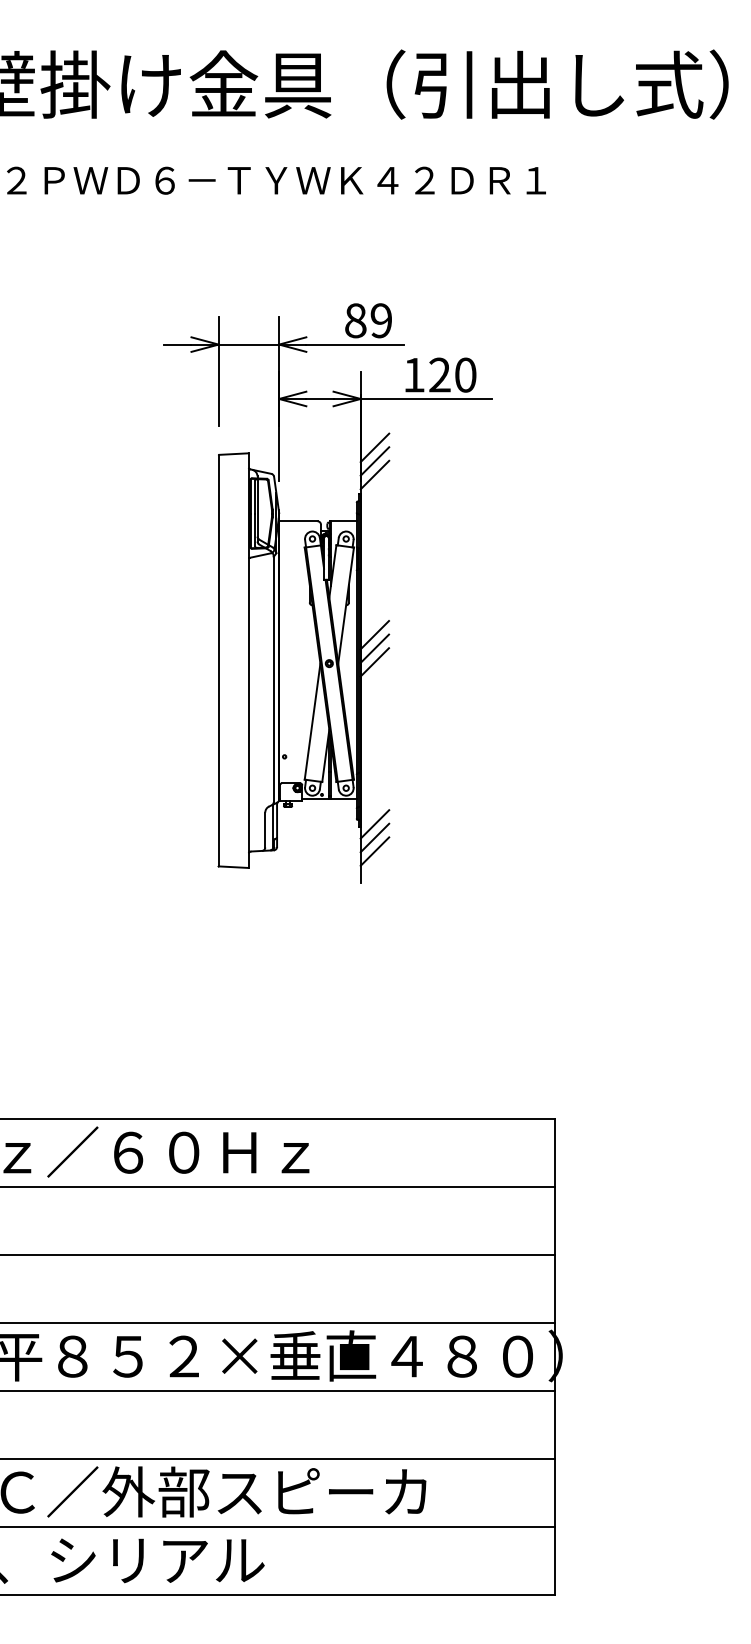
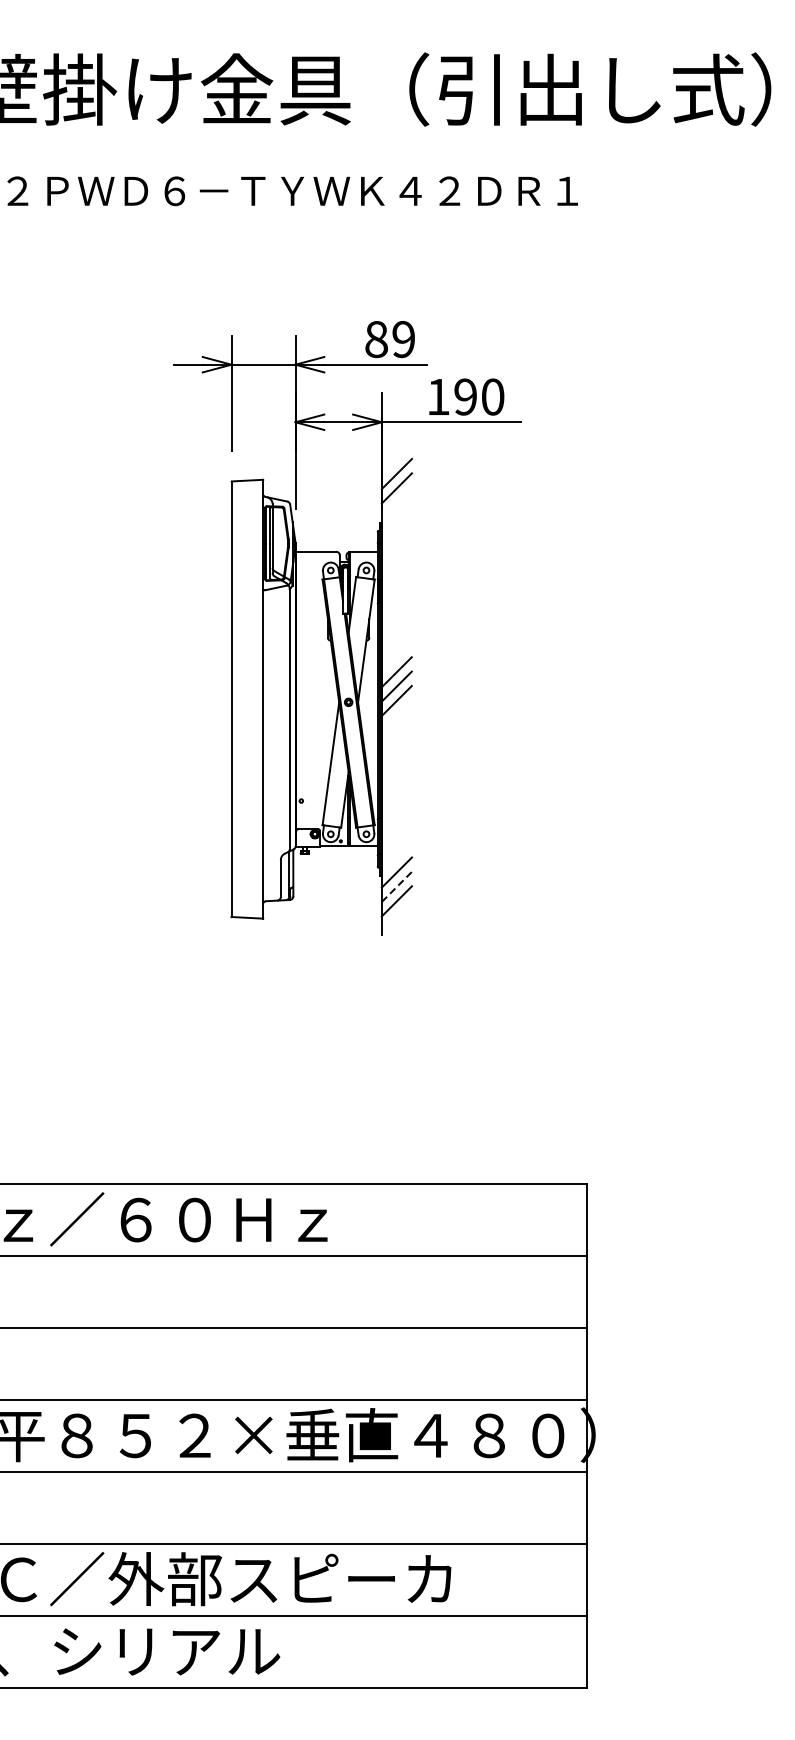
text: (439, 375) -> (465, 397), 120 -> 190
line: (374, 474) -> (396, 502), removed
line: (375, 837) -> (397, 886), solid -> dashed

